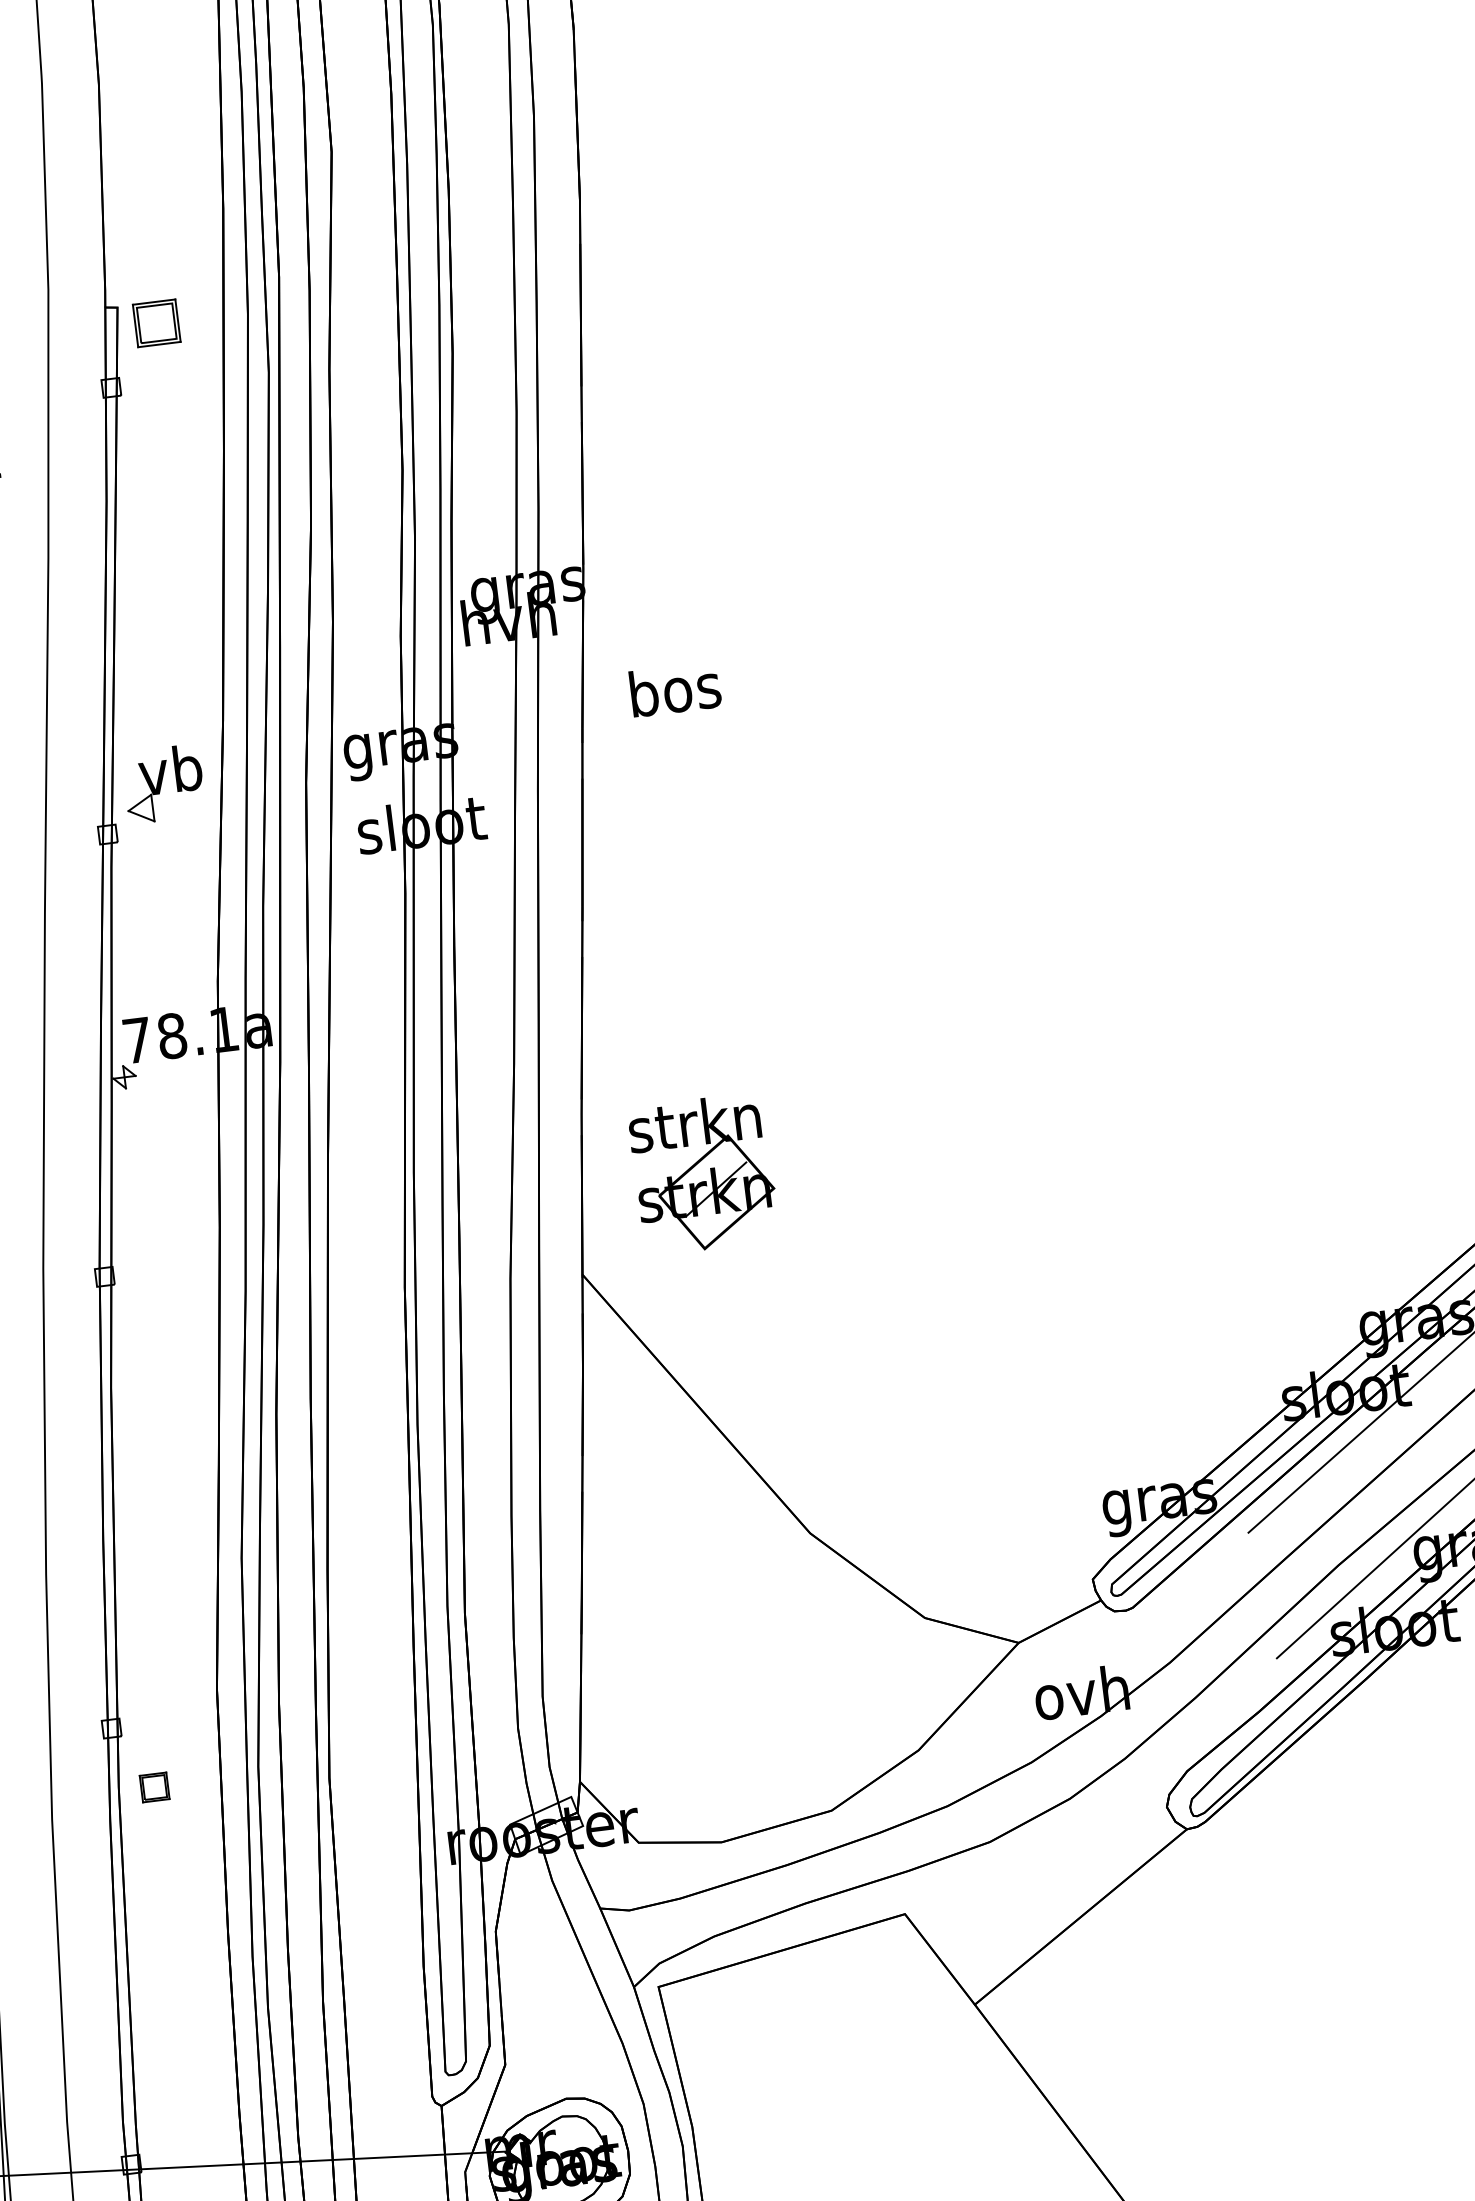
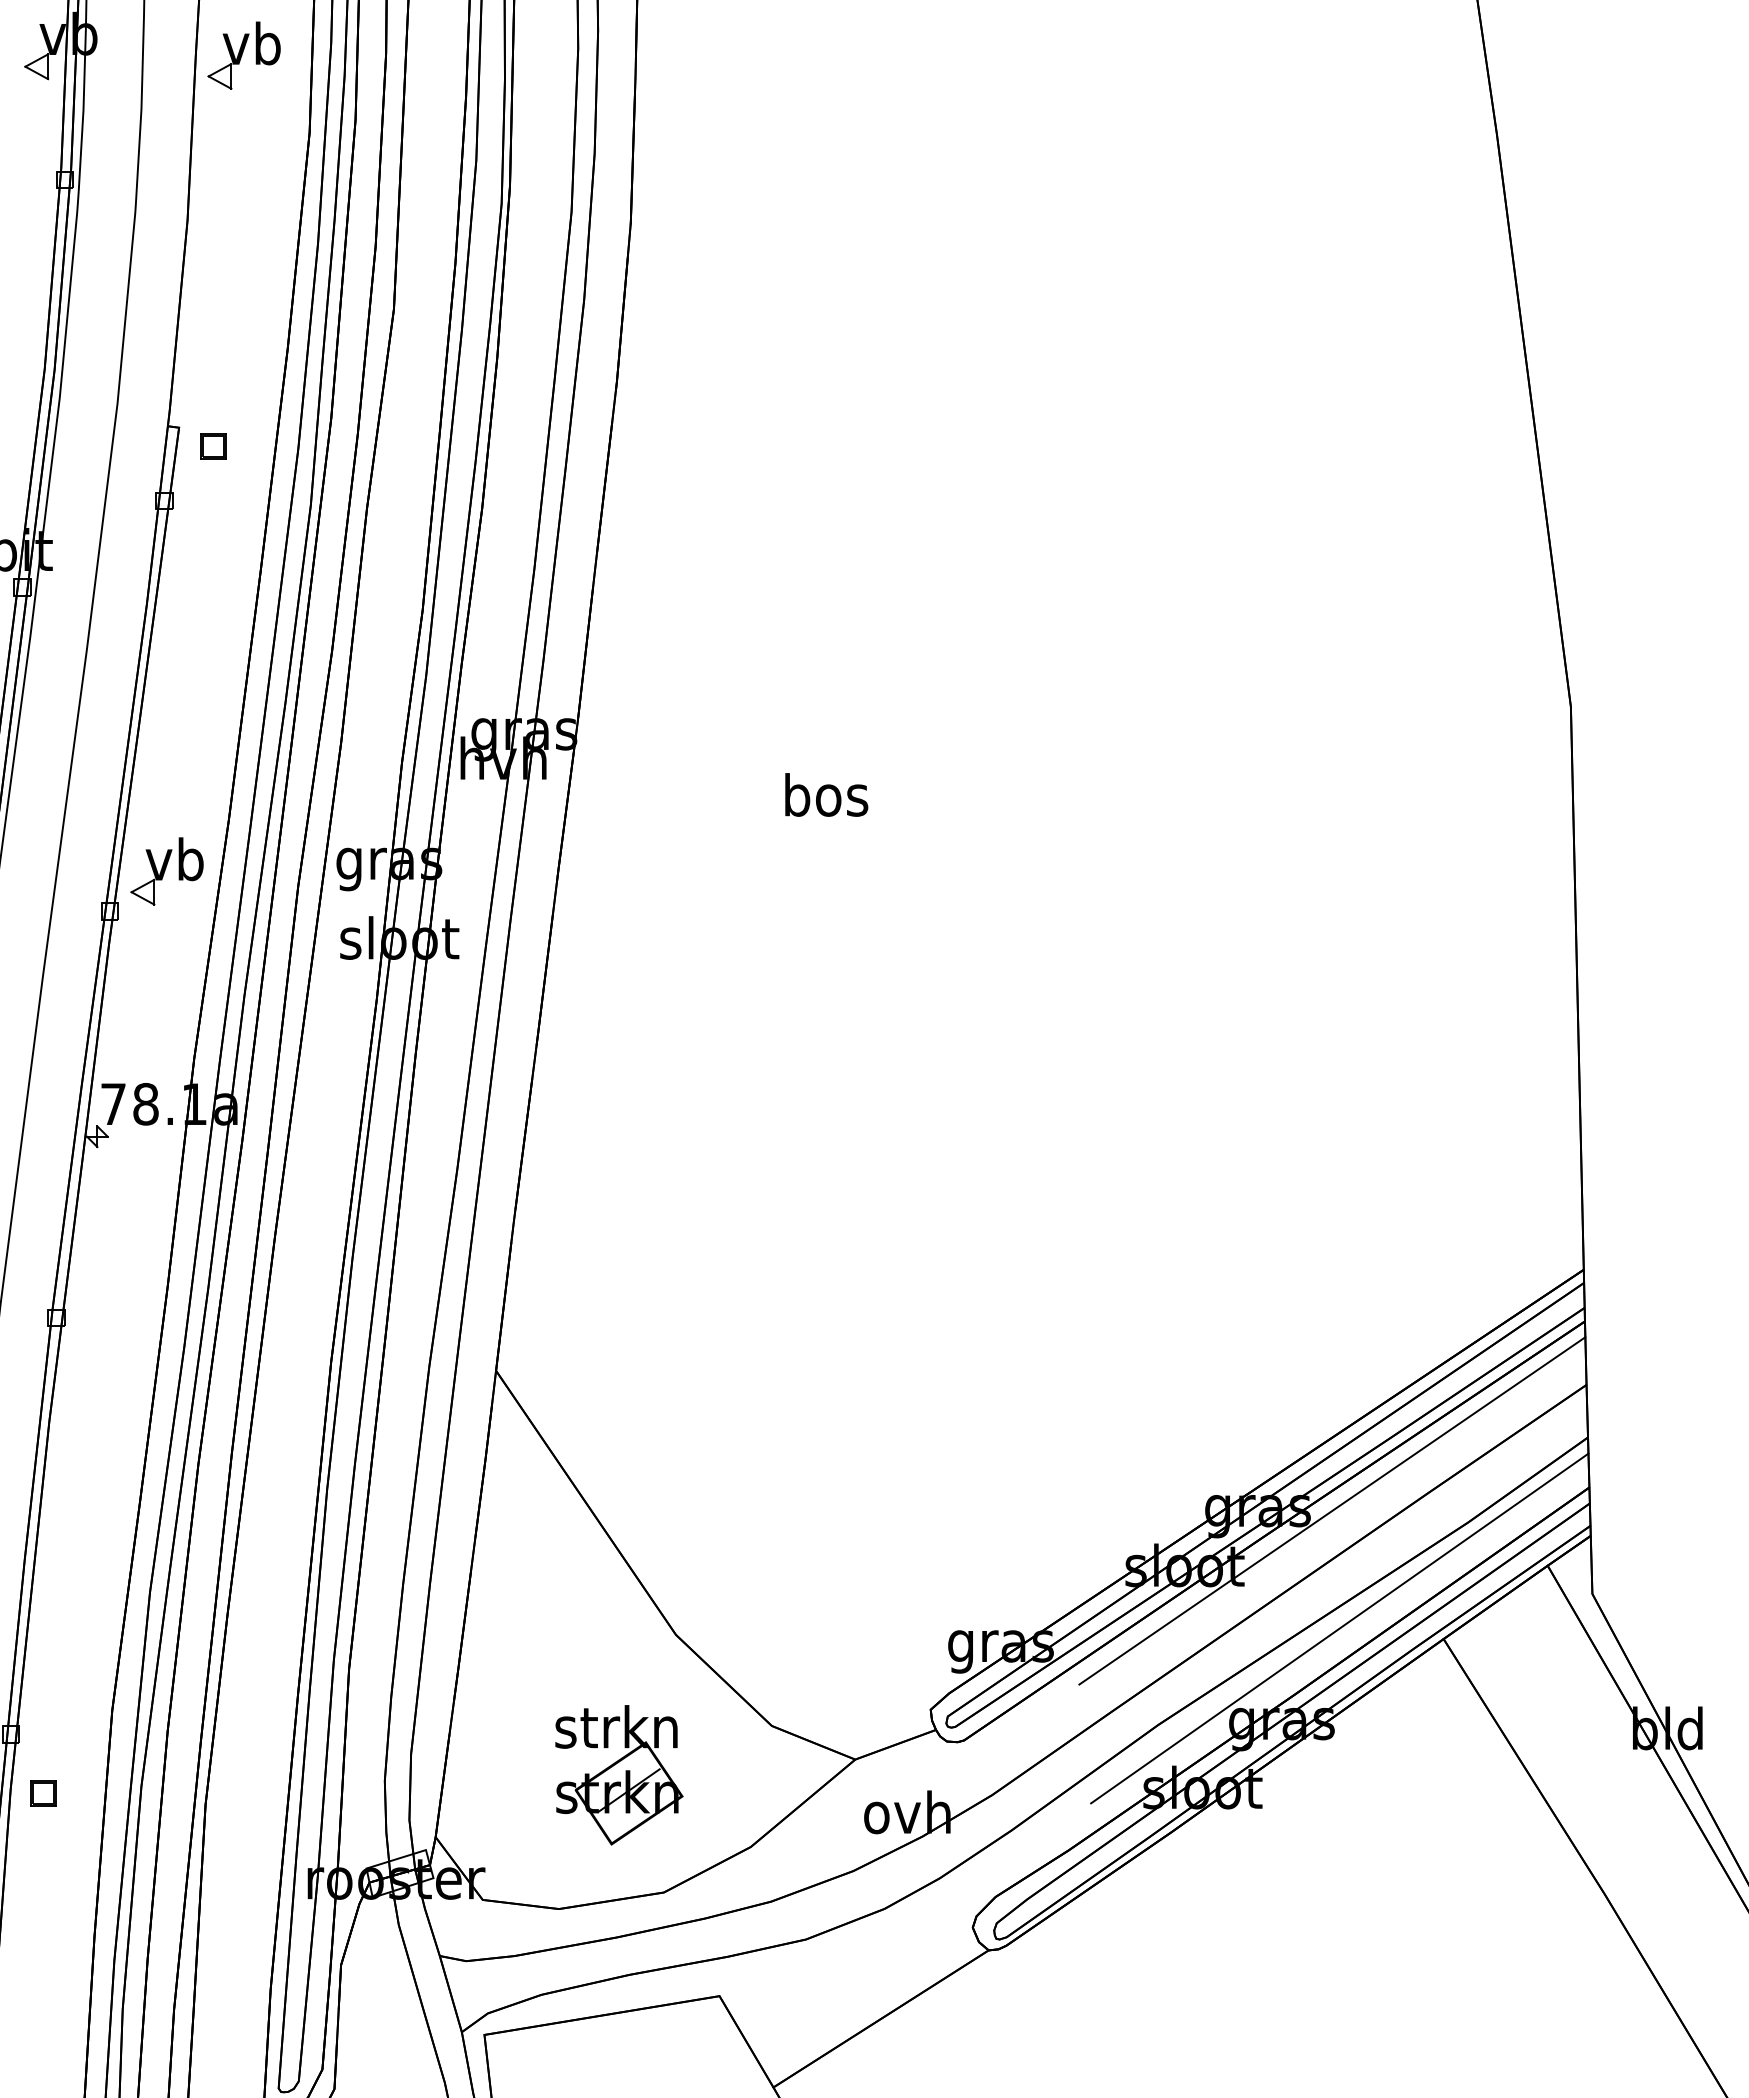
part: (156, 323) -> (213, 446), size x0.62
text: (675, 688) -> (826, 794), moved
part: (704, 1174) -> (619, 1775), moved

